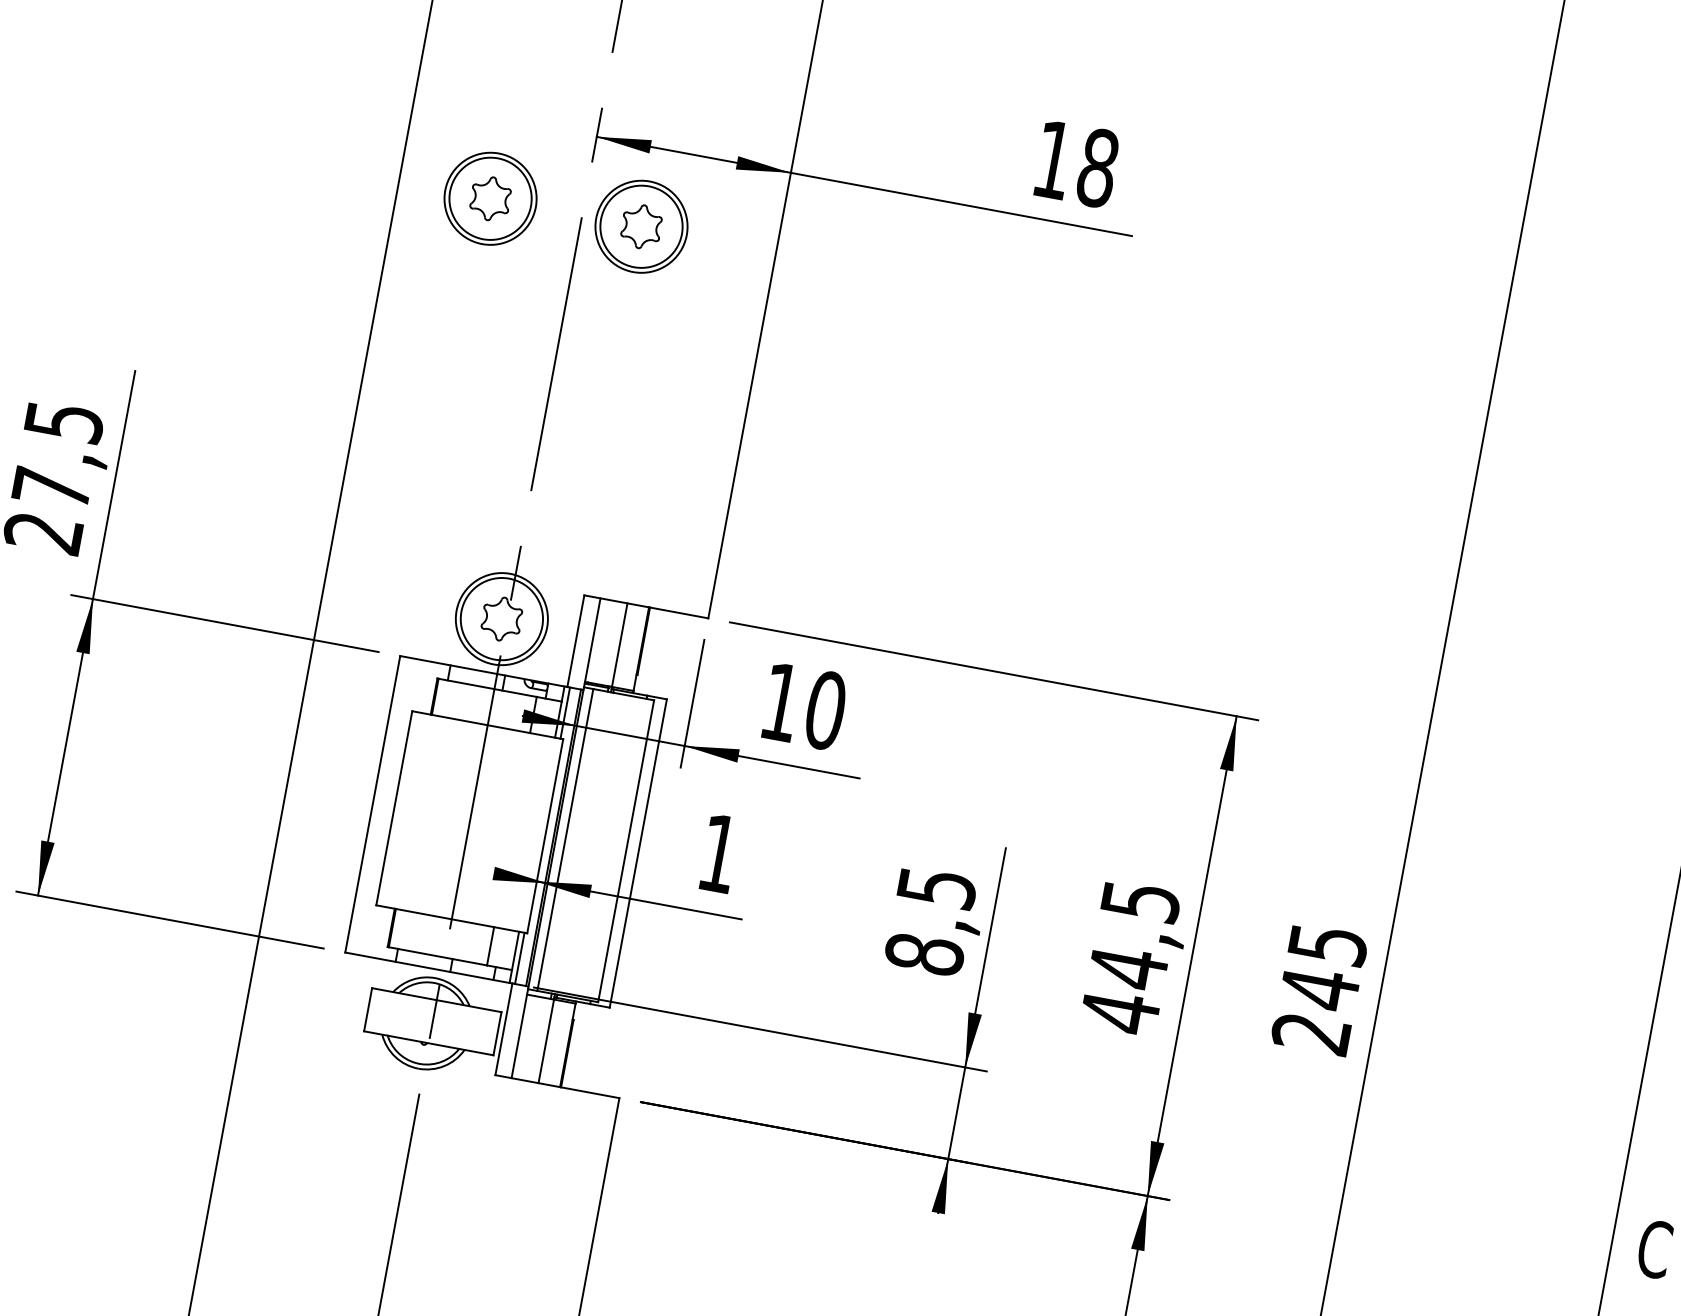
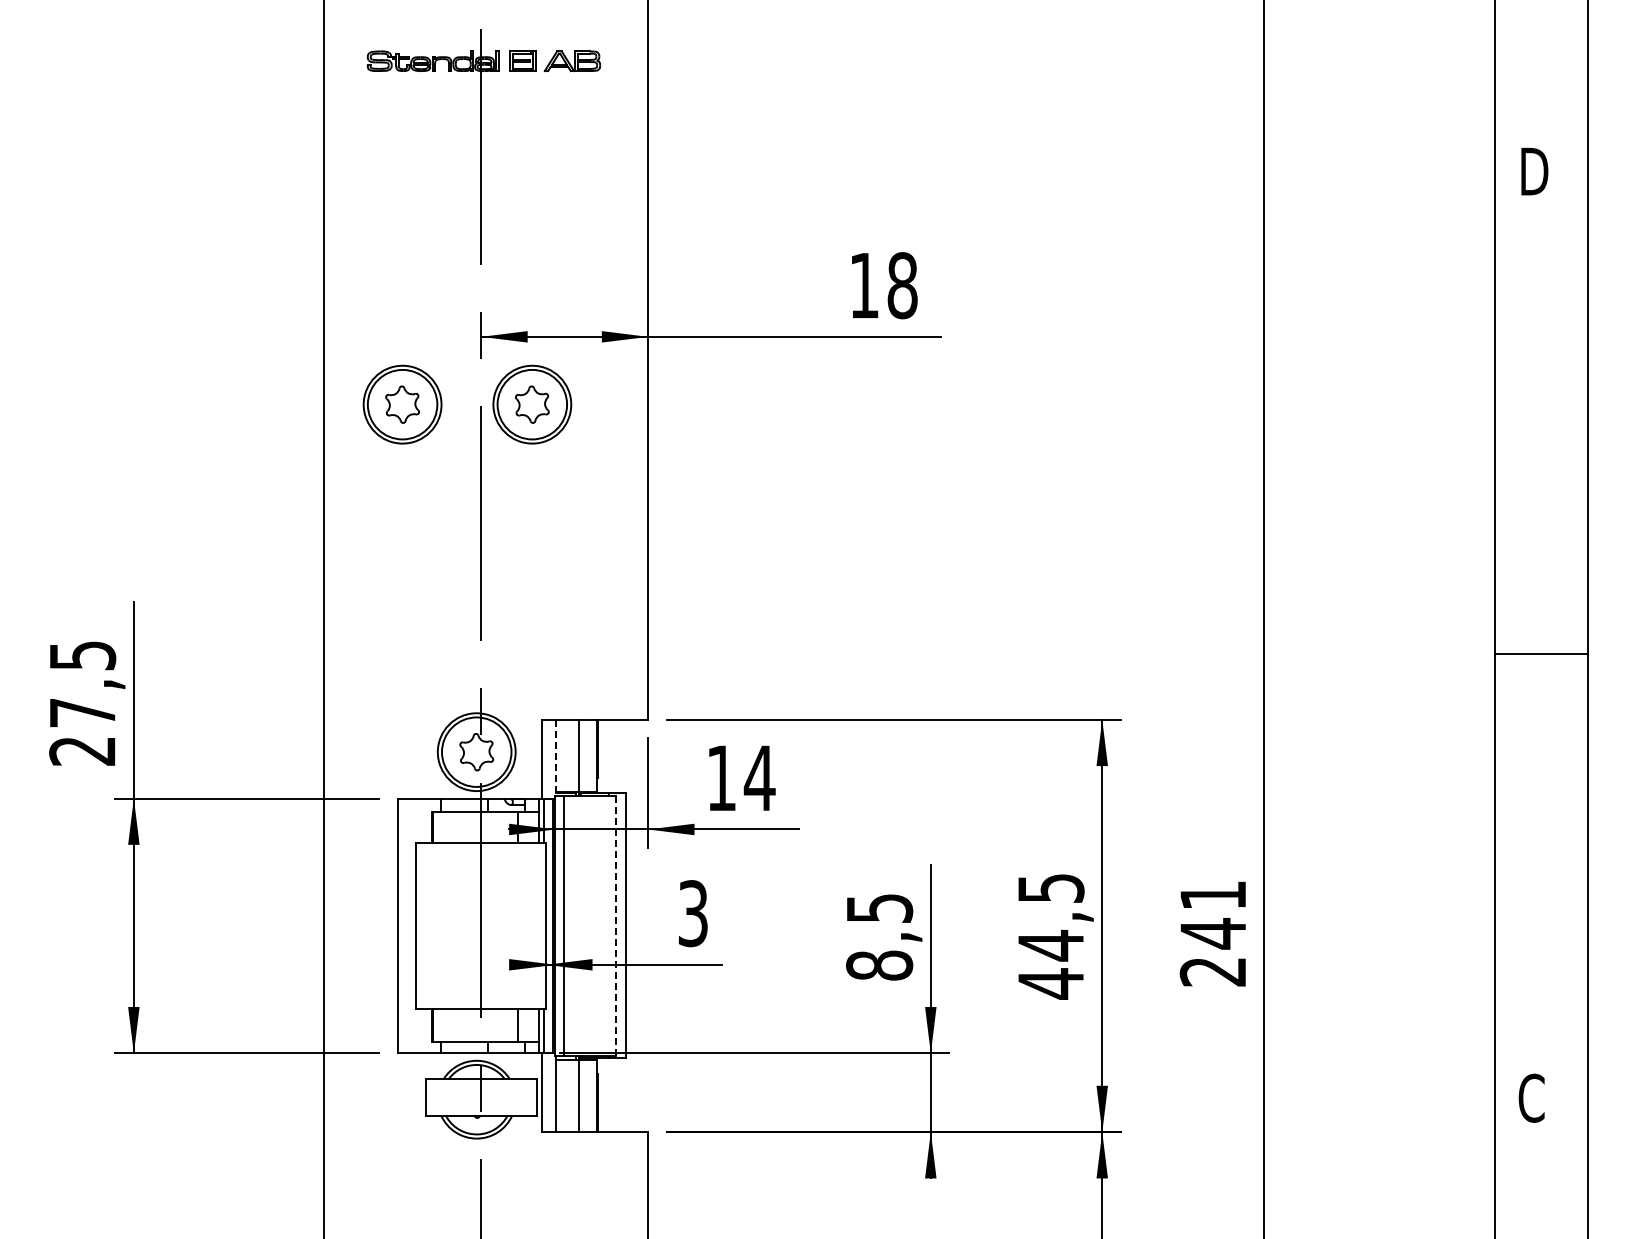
line: (592, 643) -> (555, 758), solid -> dashed
text: (825, 709) -> (759, 777), 10 -> 14
line: (625, 850) -> (615, 925), solid -> dashed
text: (718, 853) -> (692, 913), 1 -> 3
text: (1328, 944) -> (1213, 895), 245 -> 241

